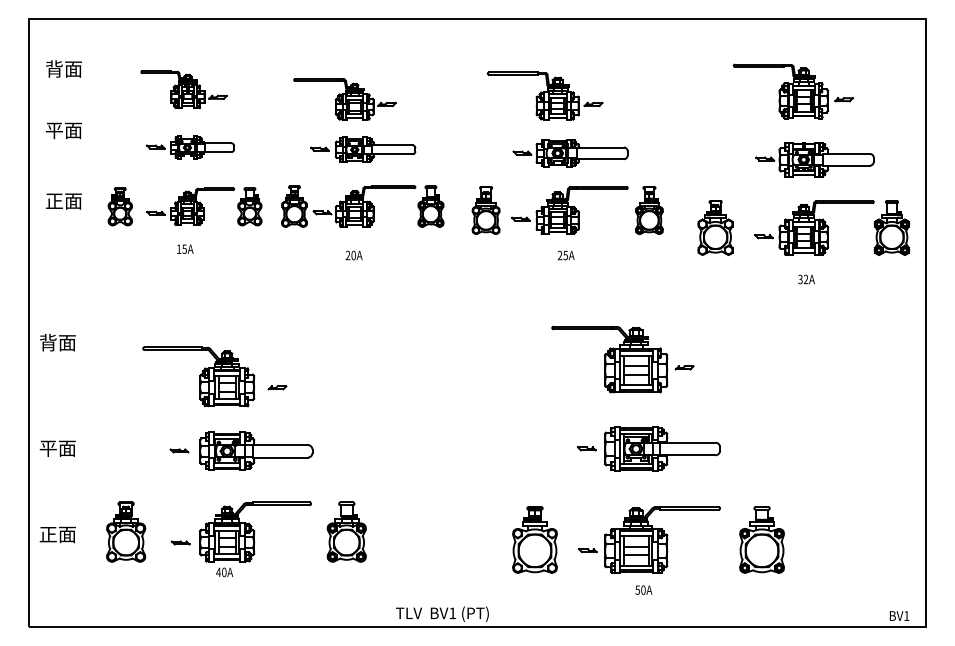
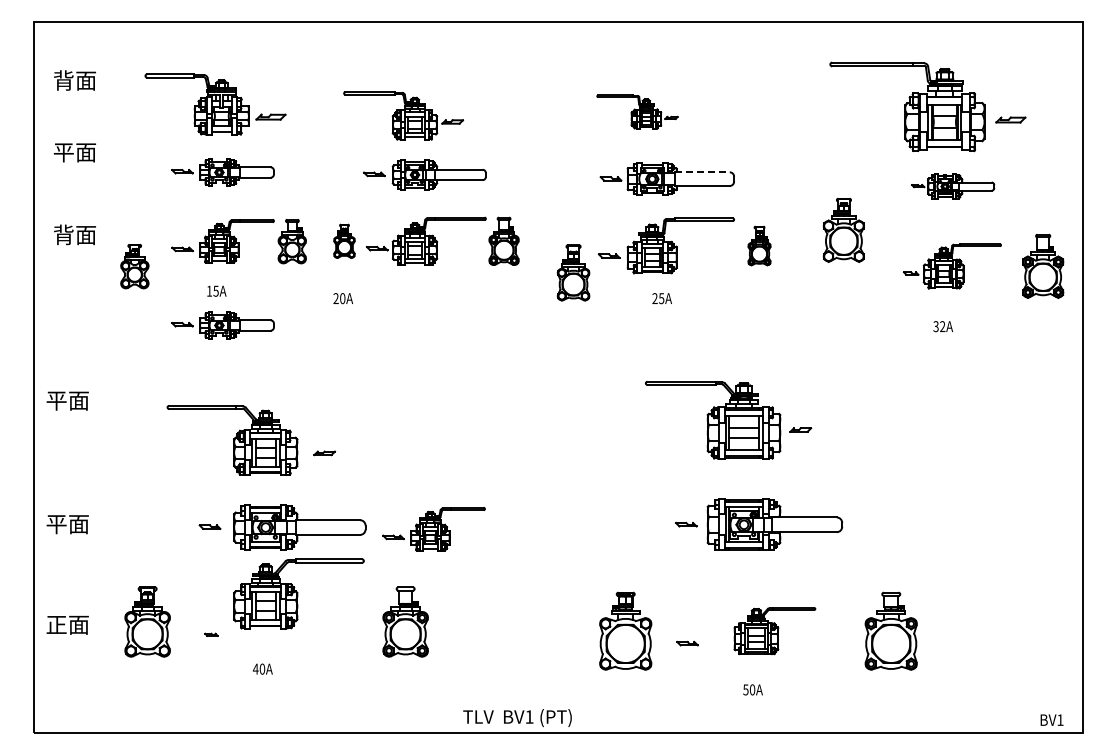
part: (184, 89) -> (215, 104), size x1.4
part: (793, 91) -> (927, 106), size x1.4
part: (545, 95) -> (637, 111), size x0.6
line: (600, 147) -> (702, 172), solid -> dashed
part: (814, 159) -> (952, 186), size x0.6
text: (54, 200) -> (63, 234), 正面 -> 背面
part: (294, 205) -> (344, 240), size x0.7
part: (120, 206) -> (134, 266), moved
part: (486, 210) -> (573, 272), moved
part: (649, 210) -> (759, 245), size x0.7
part: (715, 228) -> (843, 230), moved
part: (814, 228) -> (952, 266), size x0.7
text: (354, 255) -> (343, 298), moved
part: (190, 278) -> (222, 325), added
text: (48, 342) -> (56, 400), 背面 -> 平面
part: (370, 452) -> (433, 529), added
part: (255, 531) -> (298, 593), moved
part: (662, 539) -> (774, 630), size x0.6
part: (180, 542) -> (211, 634), size x0.6

